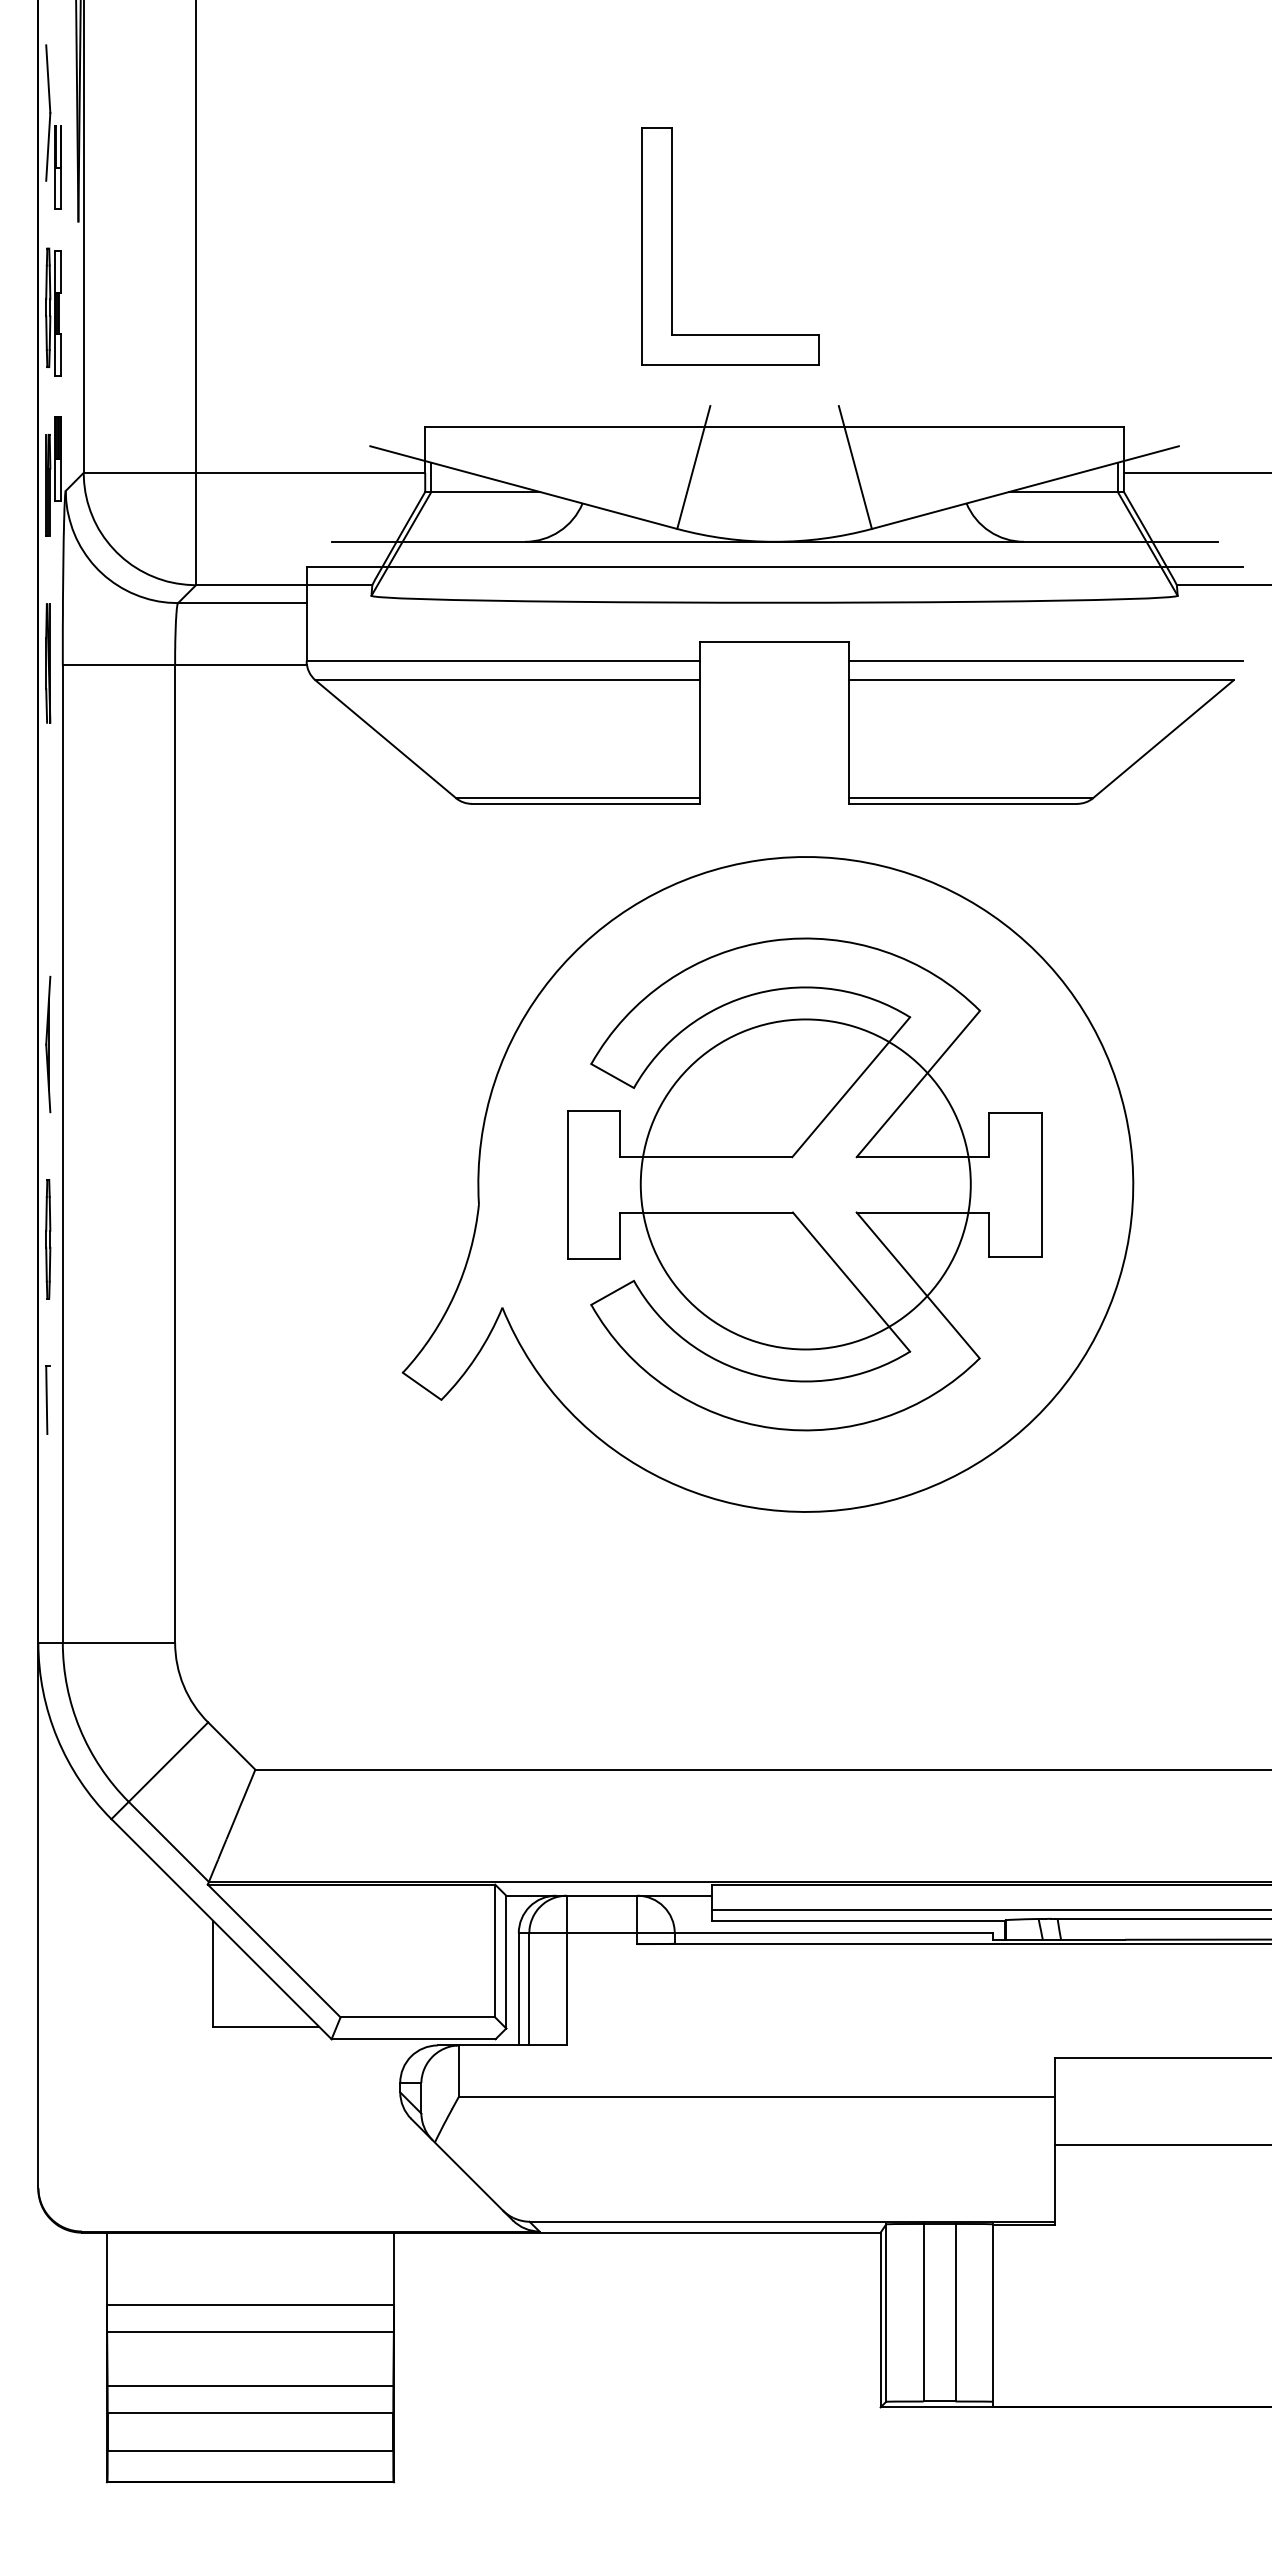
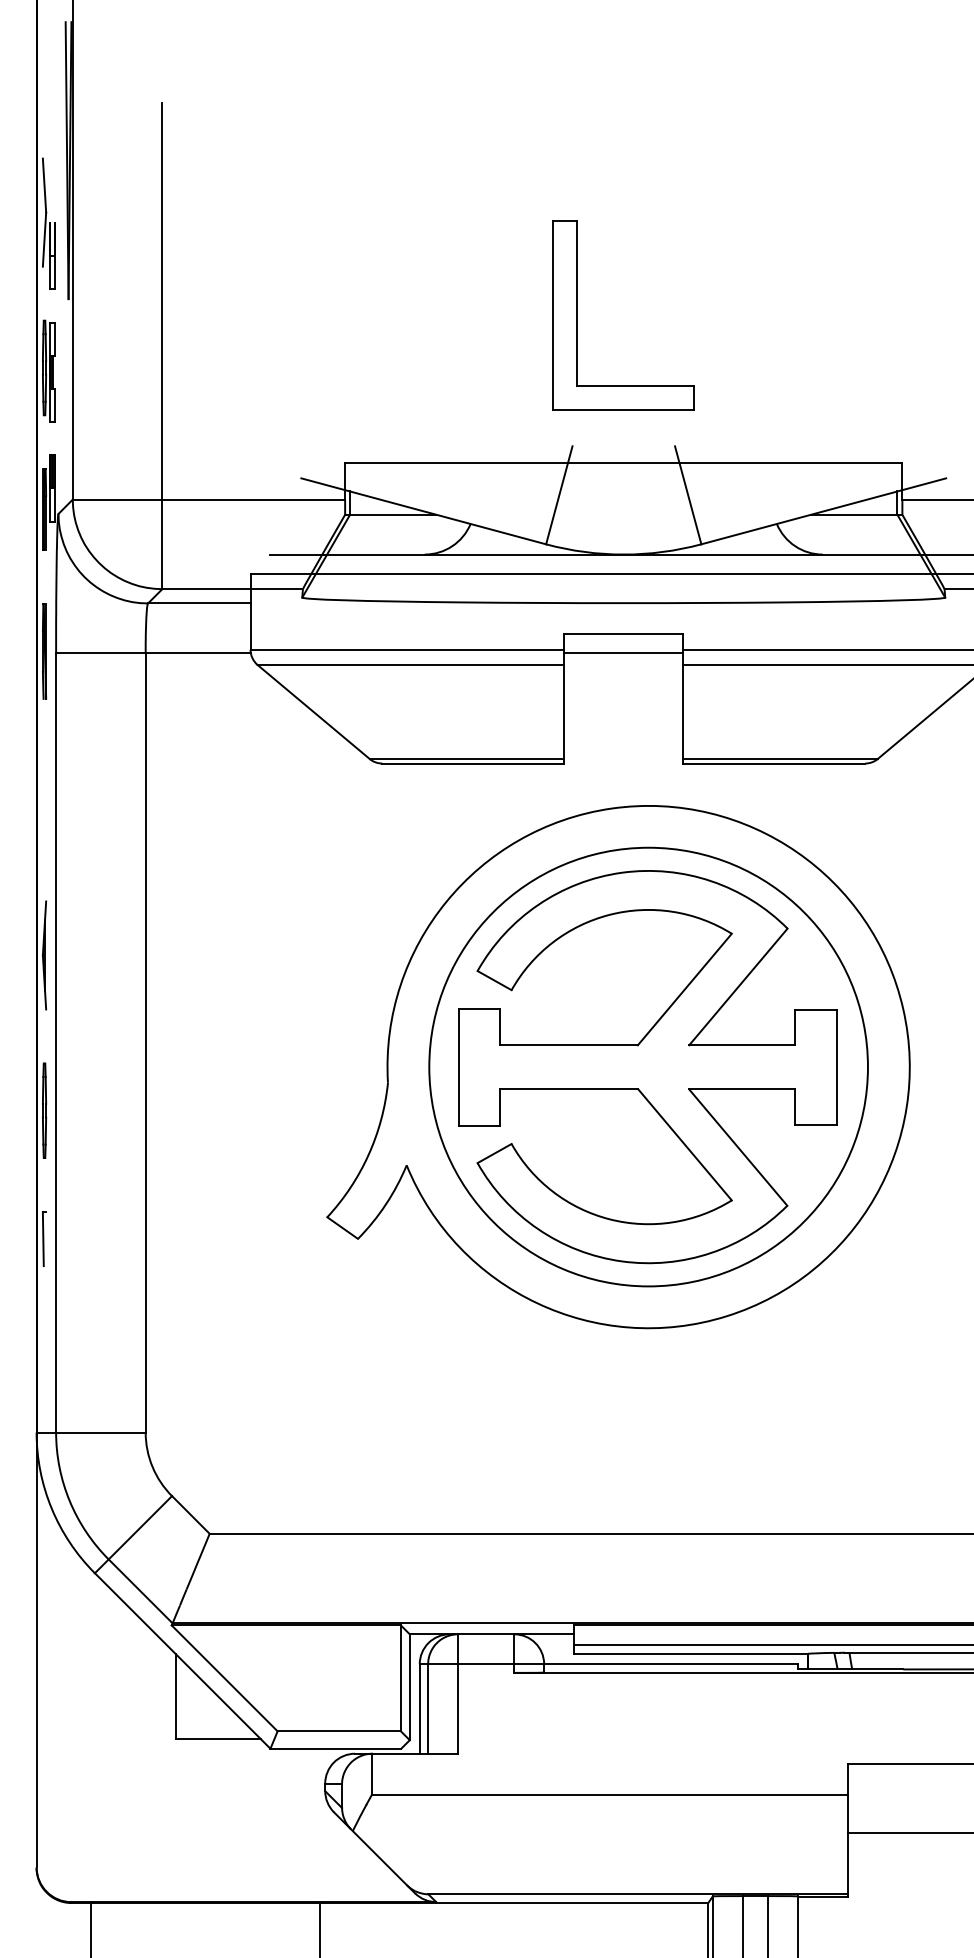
part: (672, 246) -> (577, 315), moved
line: (774, 665) -> (623, 653), added
circle: (805, 1184) -> (648, 1067), size x1.67

